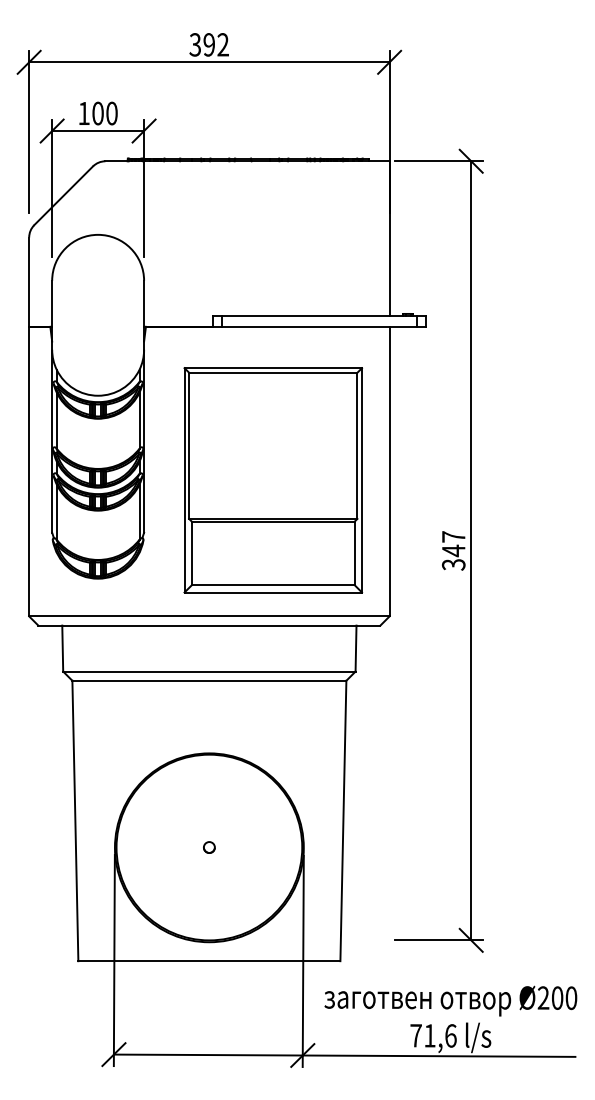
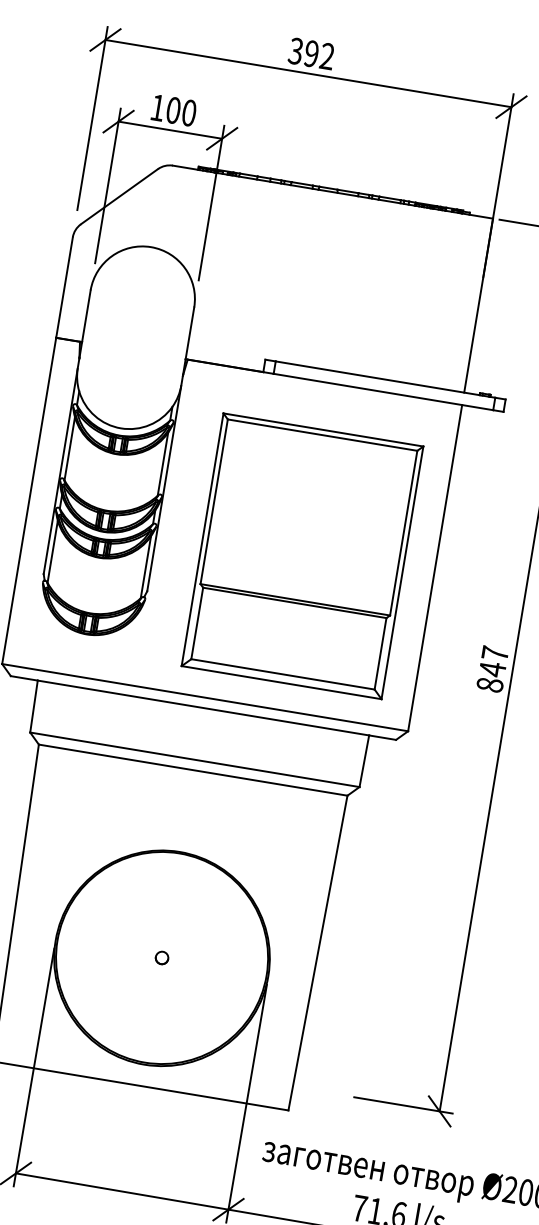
text: (453, 564) -> (489, 684), 347 -> 847

